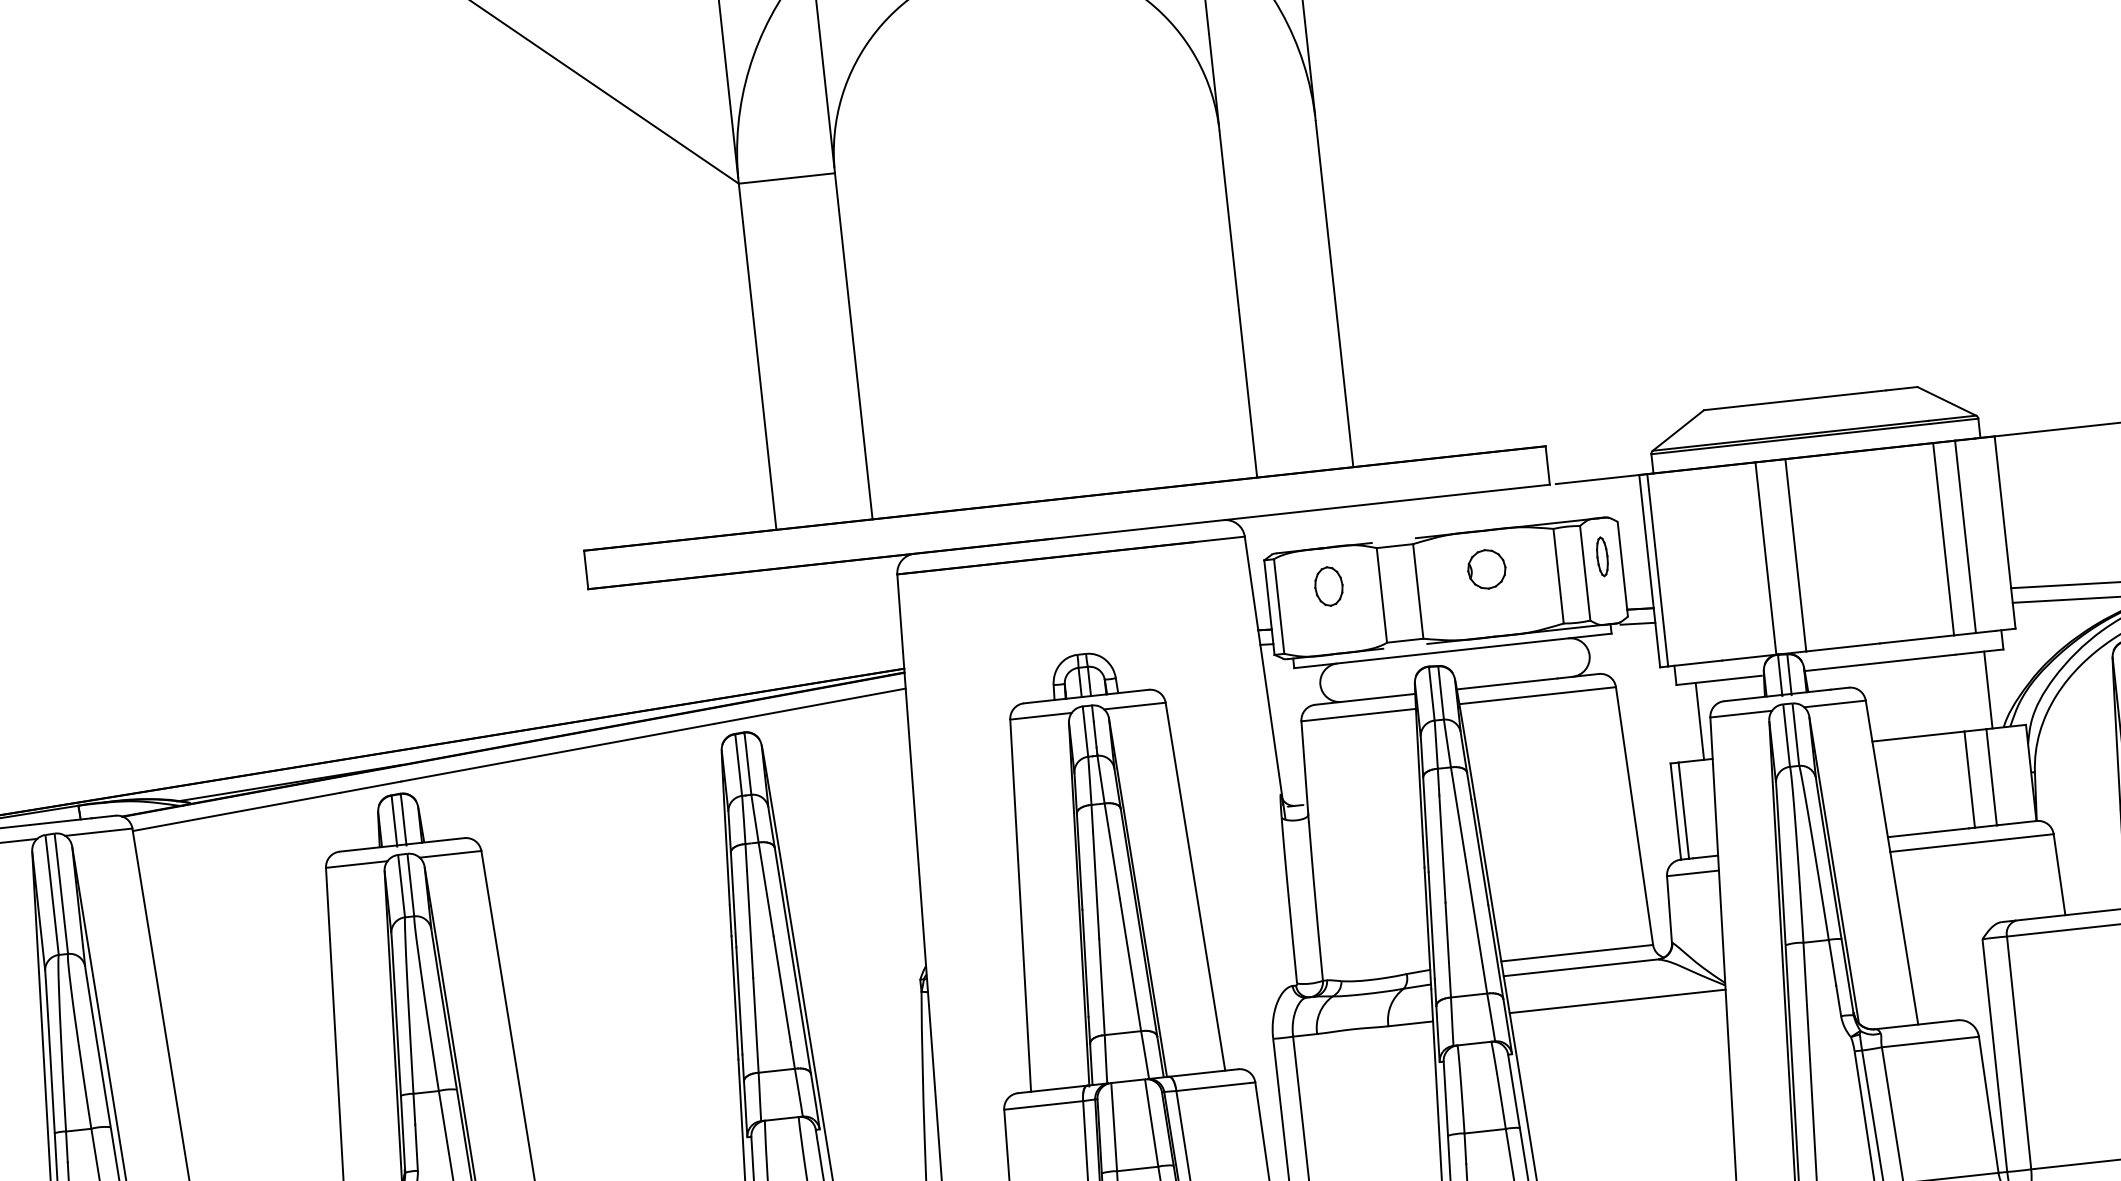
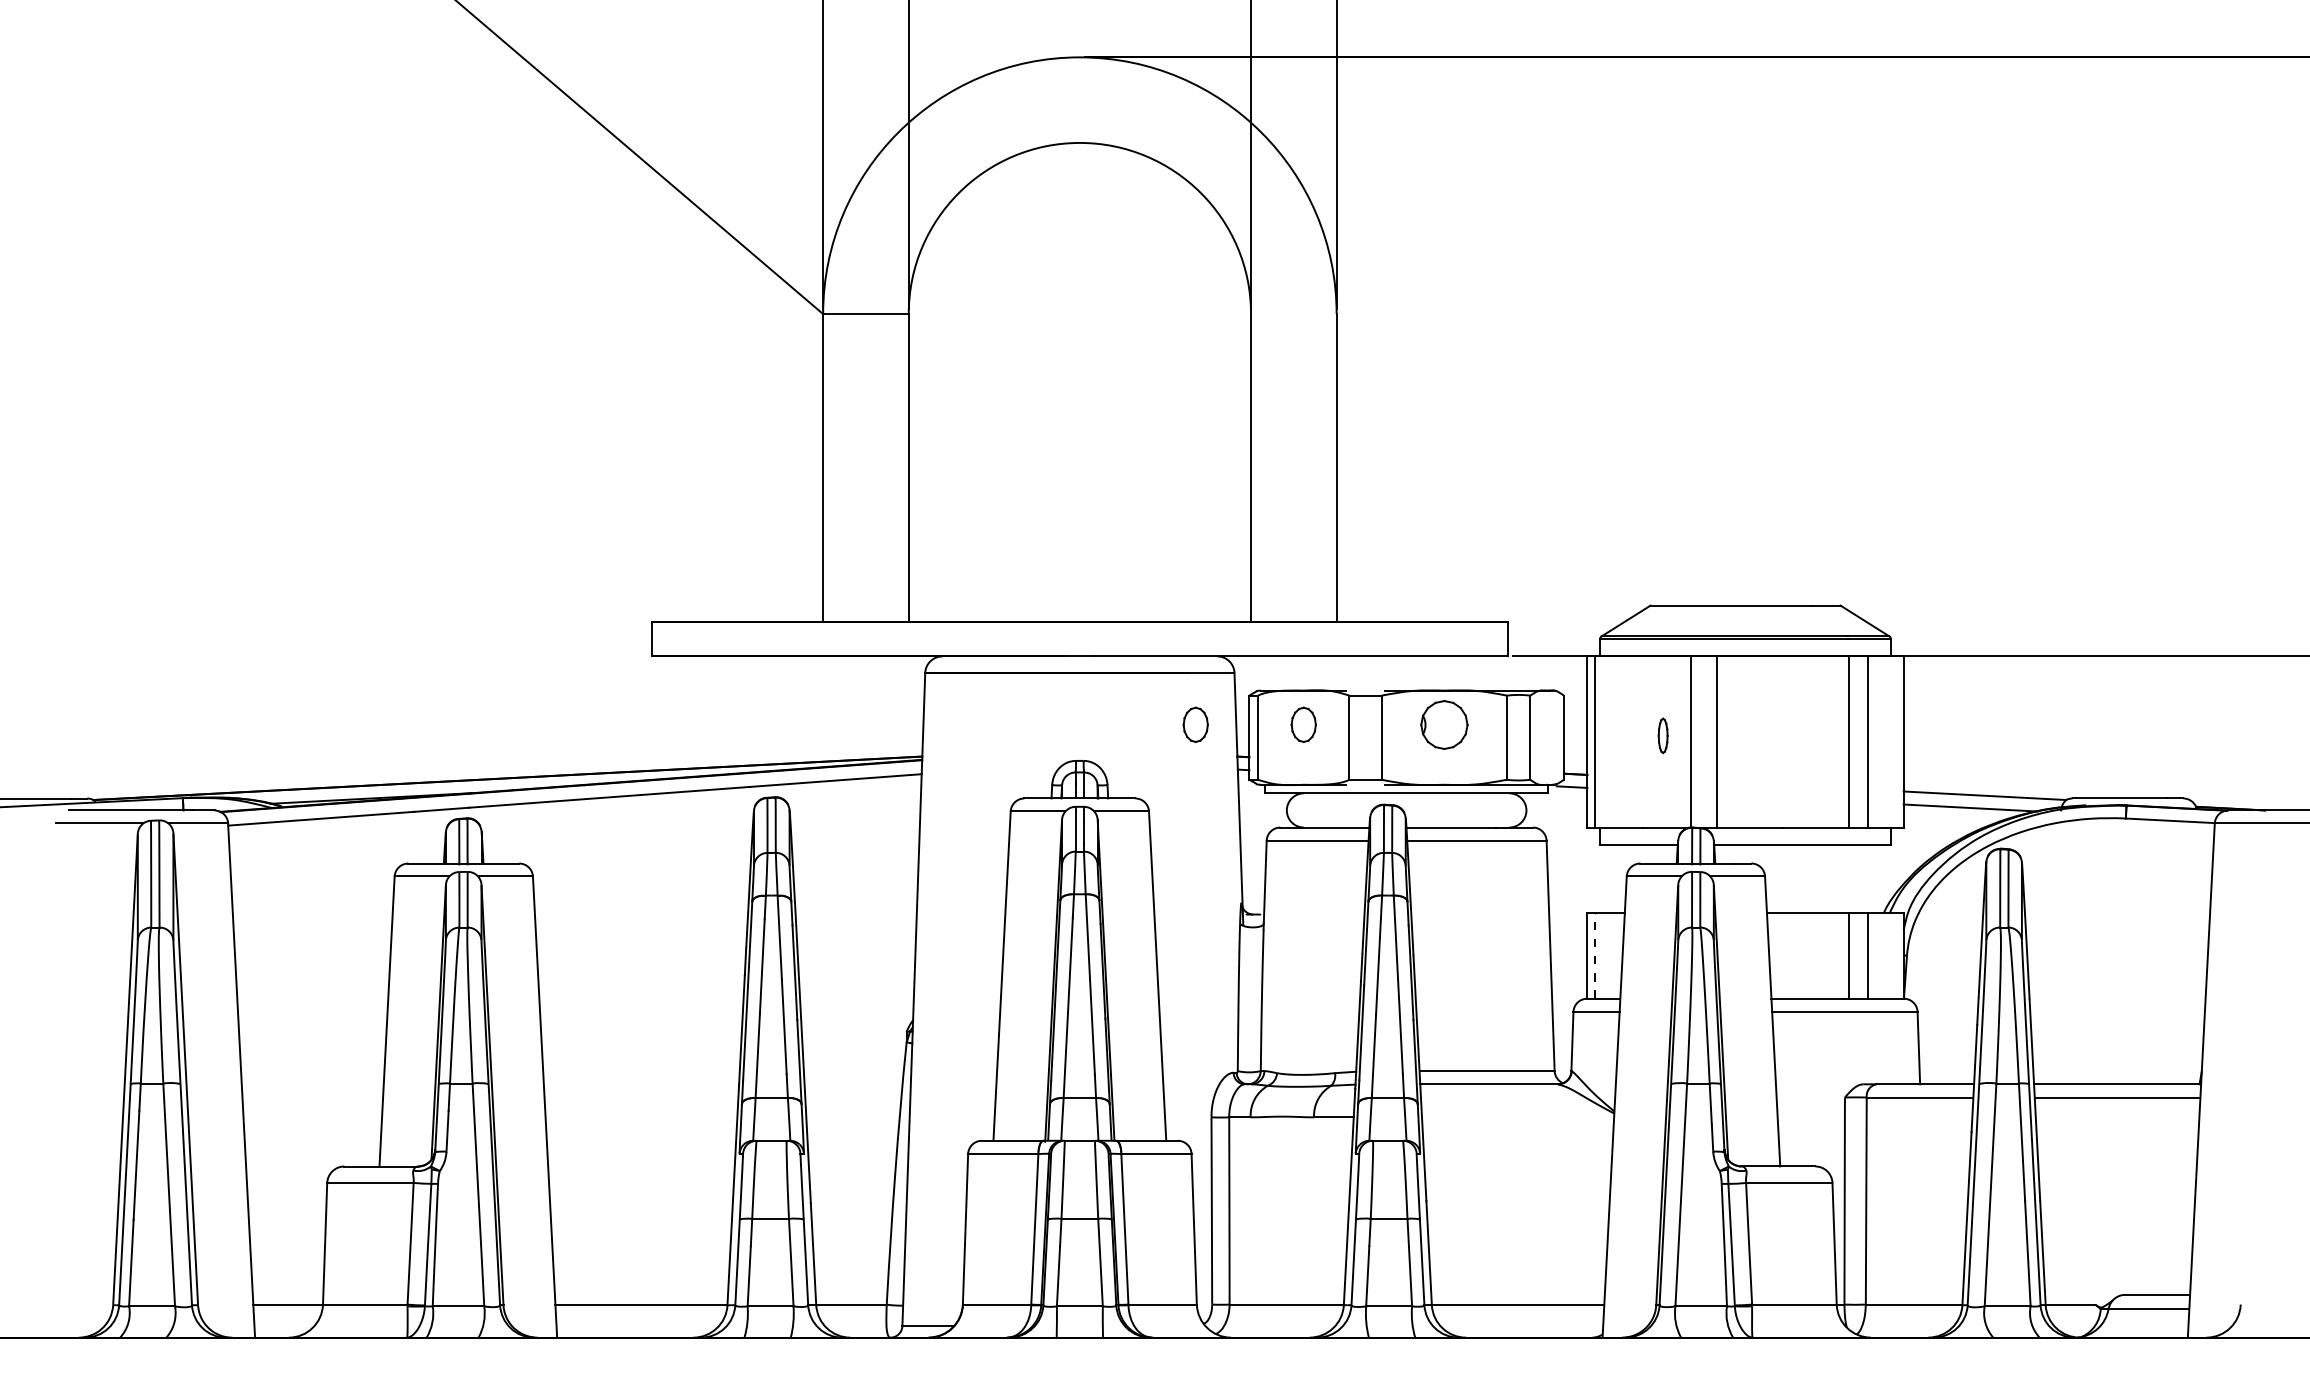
part: (1601, 556) -> (1662, 735), moved
part: (1485, 569) -> (1443, 724), size x1.4
part: (1207, 599) -> (1195, 724), added
line: (1987, 689) -> (1873, 878), removed
line: (1700, 720) -> (1617, 878), removed
line: (1683, 810) -> (1594, 955), solid -> dashed
line: (1618, 1001) -> (1518, 1117), removed

